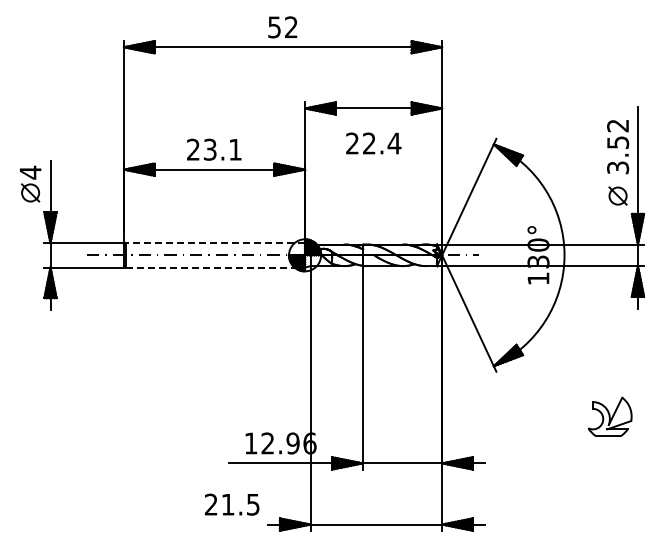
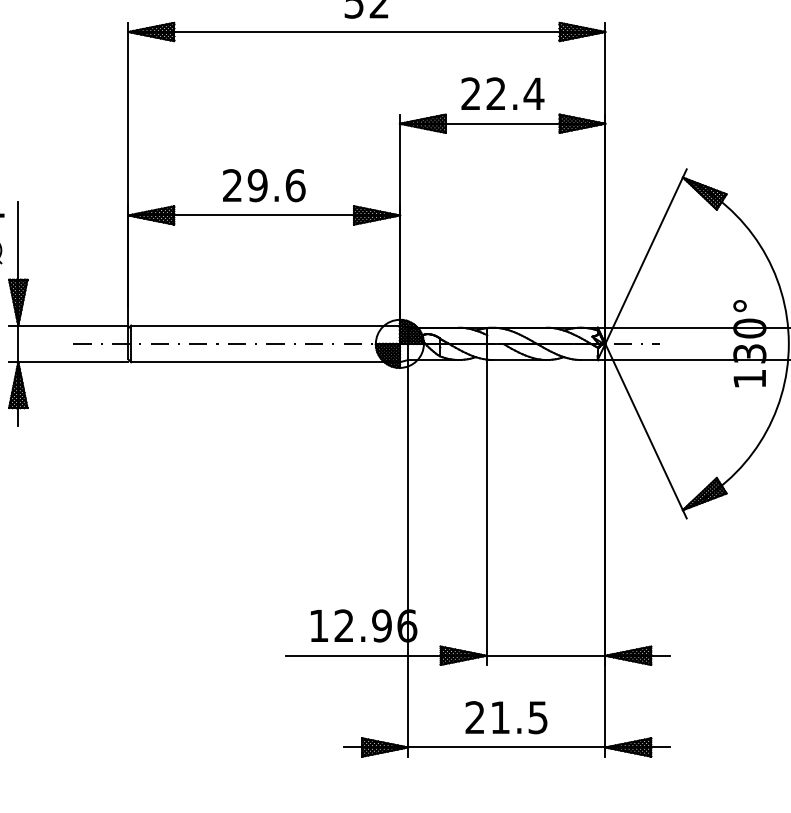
text: (373, 143) -> (502, 93), moved
text: (222, 149) -> (276, 185), 23.1 -> 29.6
line: (215, 243) -> (265, 326), dashed -> solid
line: (215, 267) -> (265, 362), dashed -> solid
text: (232, 504) -> (506, 717), moved

